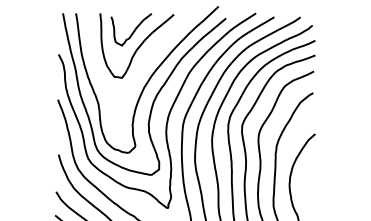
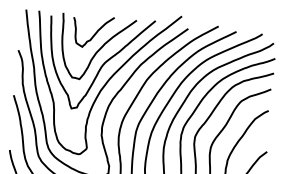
curve: (142, 62) -> (101, 65), added

